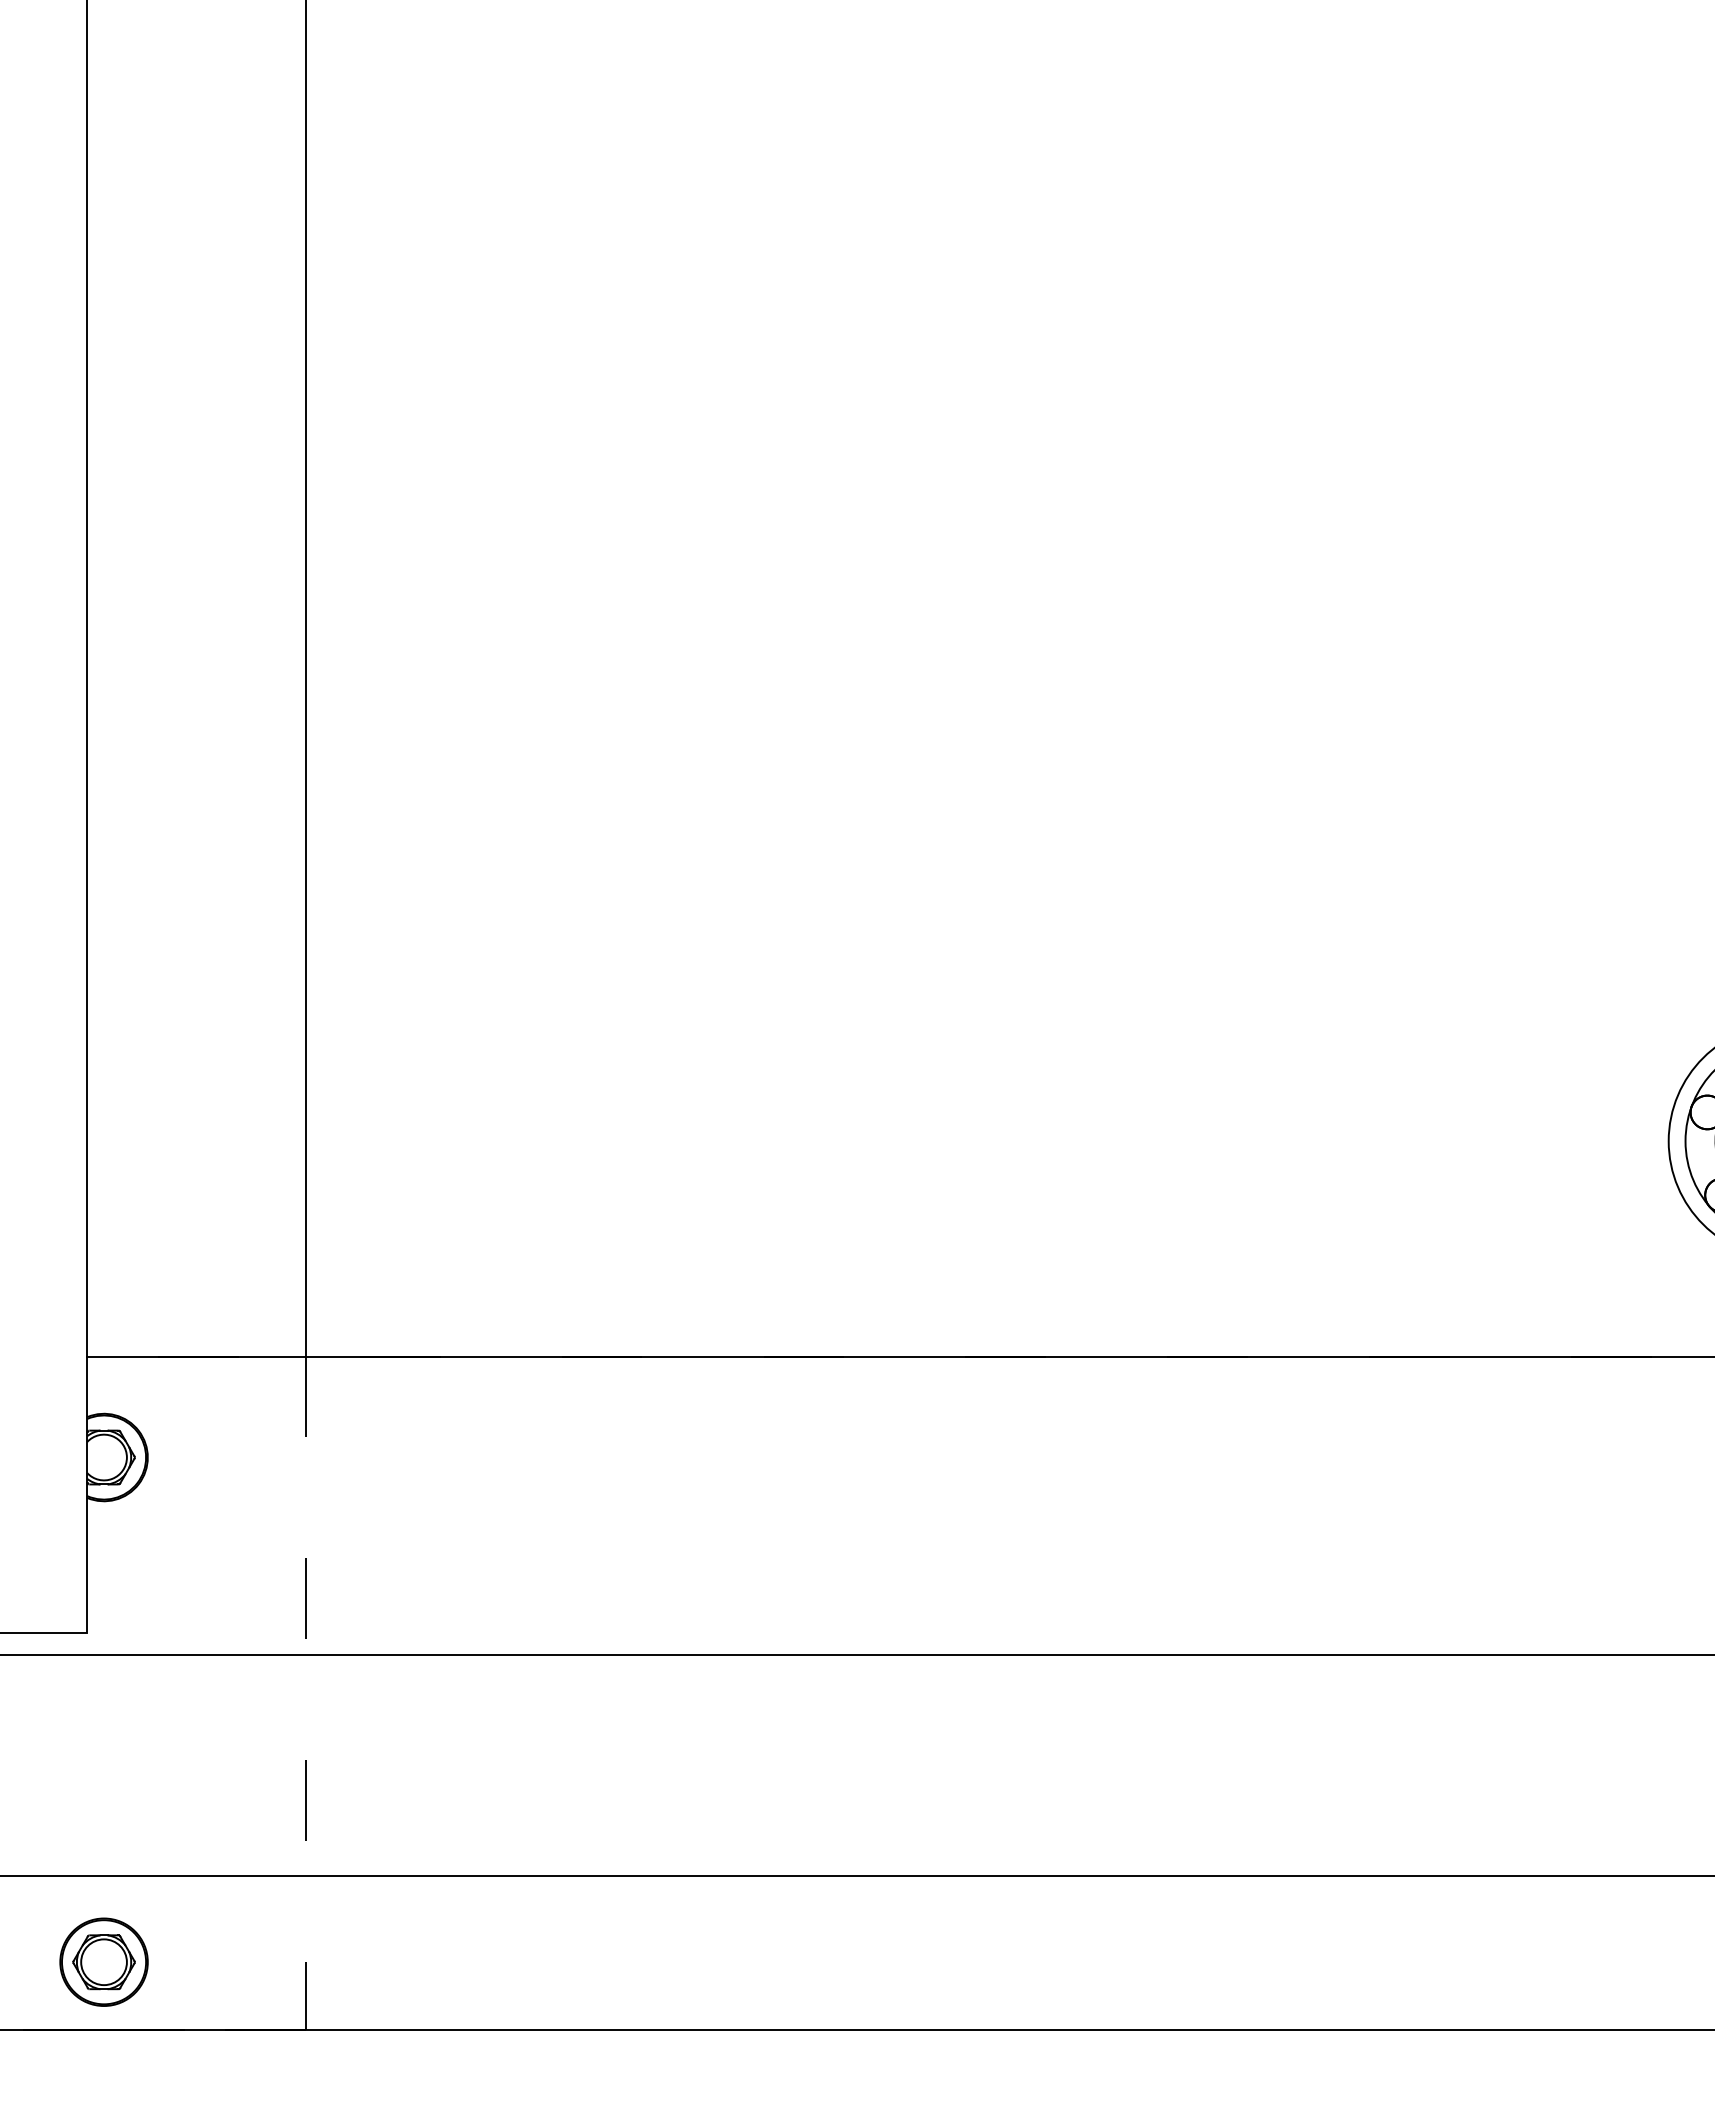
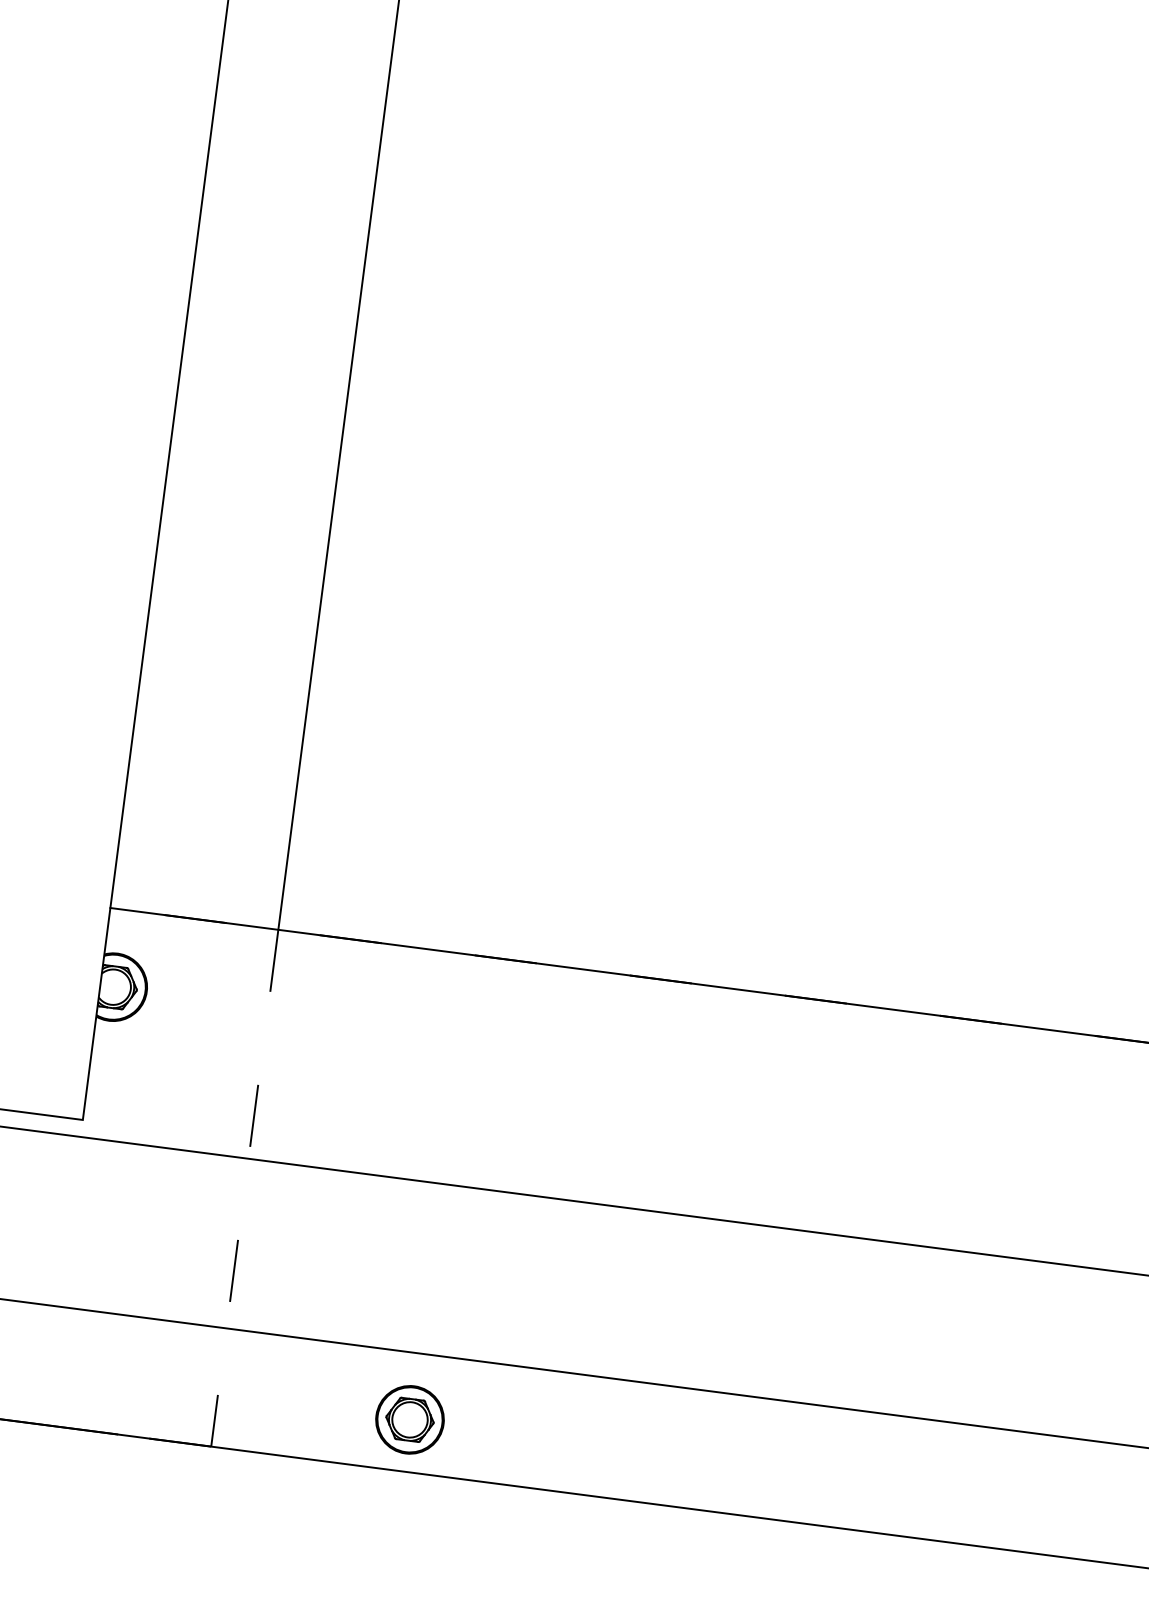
part: (103, 1961) -> (409, 1419), moved

